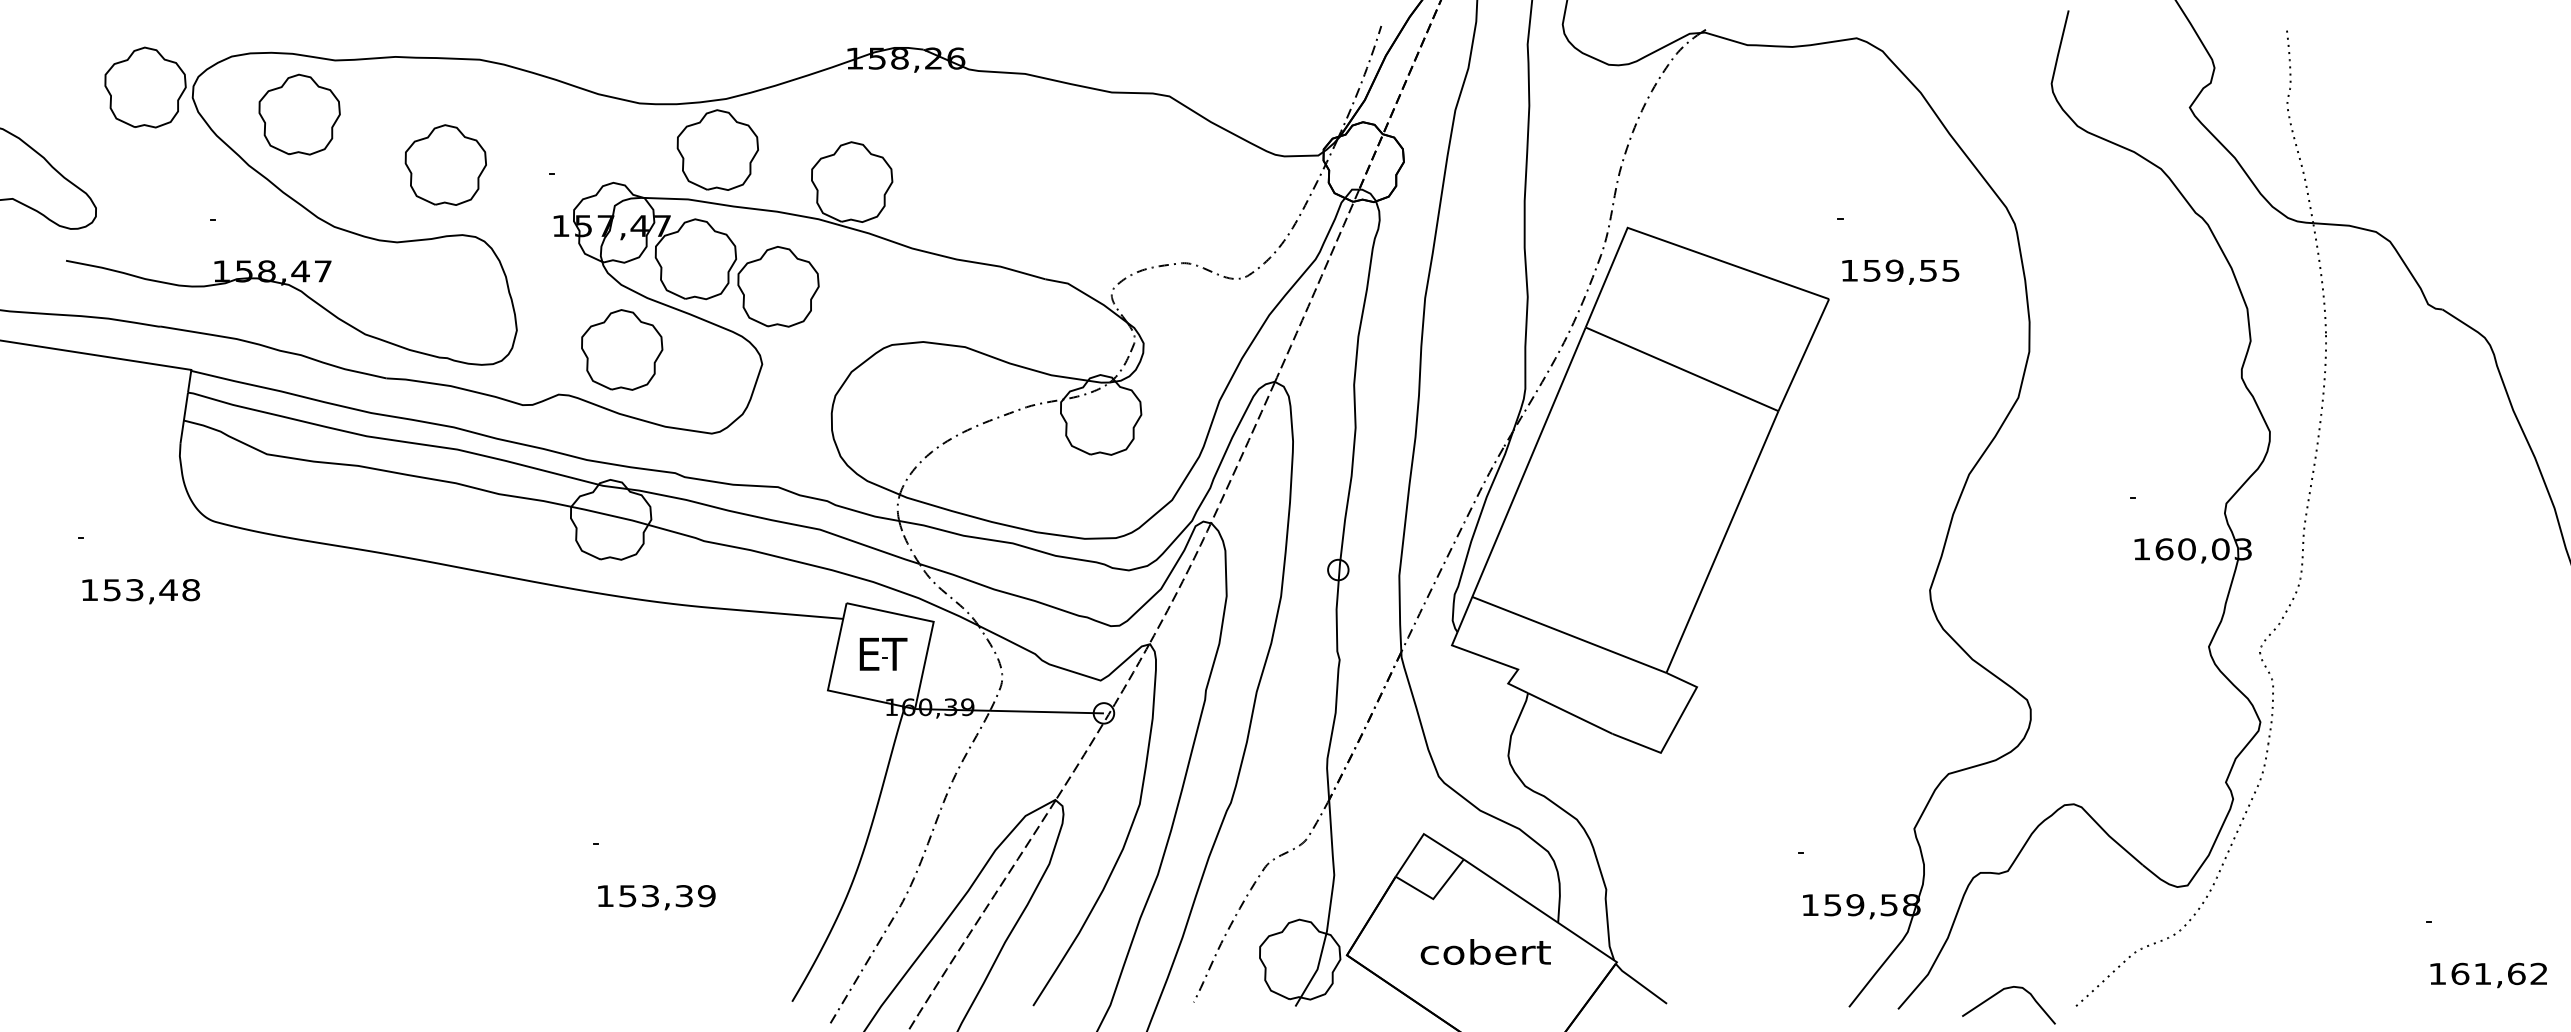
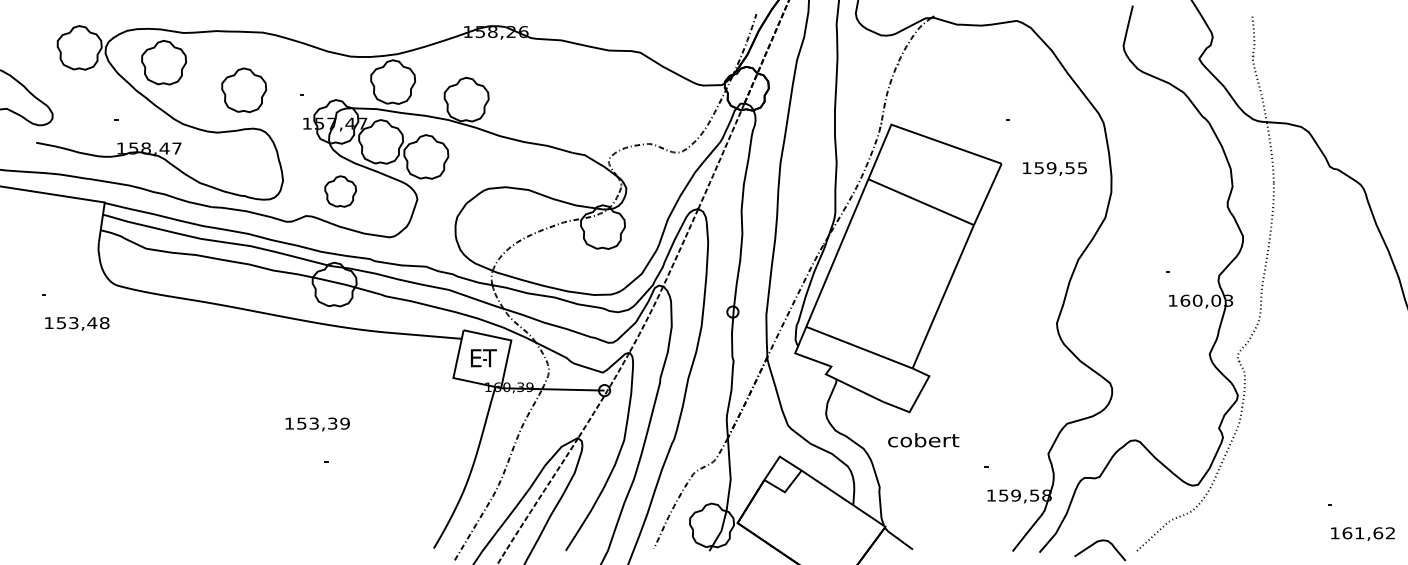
text: (1899, 271) -> (1054, 168), moved
part: (621, 349) -> (340, 191), size x0.7
text: (656, 897) -> (317, 424), moved
text: (1485, 952) -> (923, 440), moved

